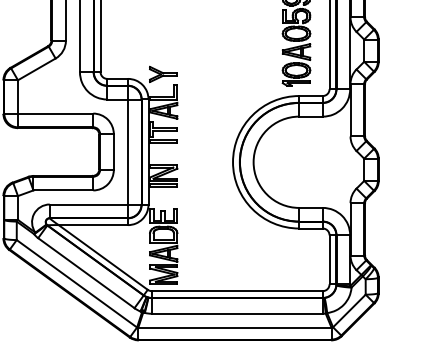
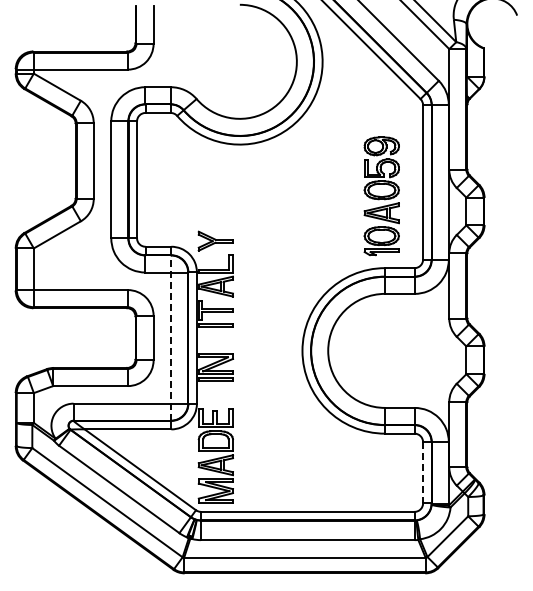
line: (128, 152) -> (171, 338), solid -> dashed
line: (329, 259) -> (423, 472), solid -> dashed

